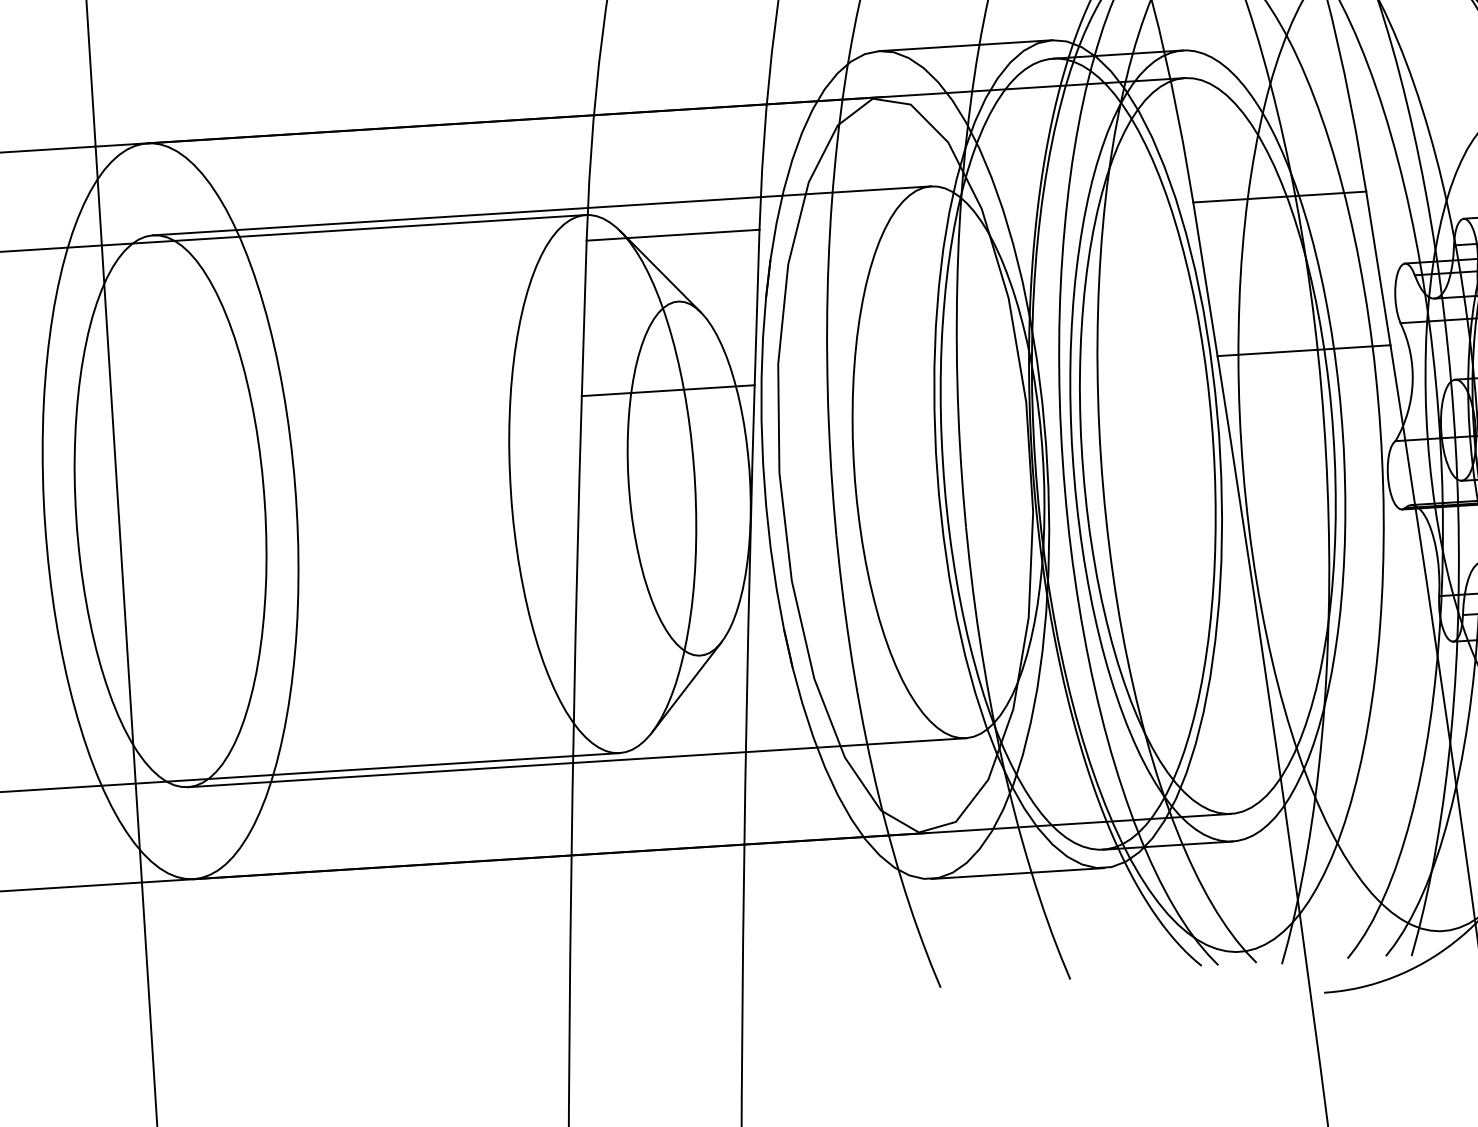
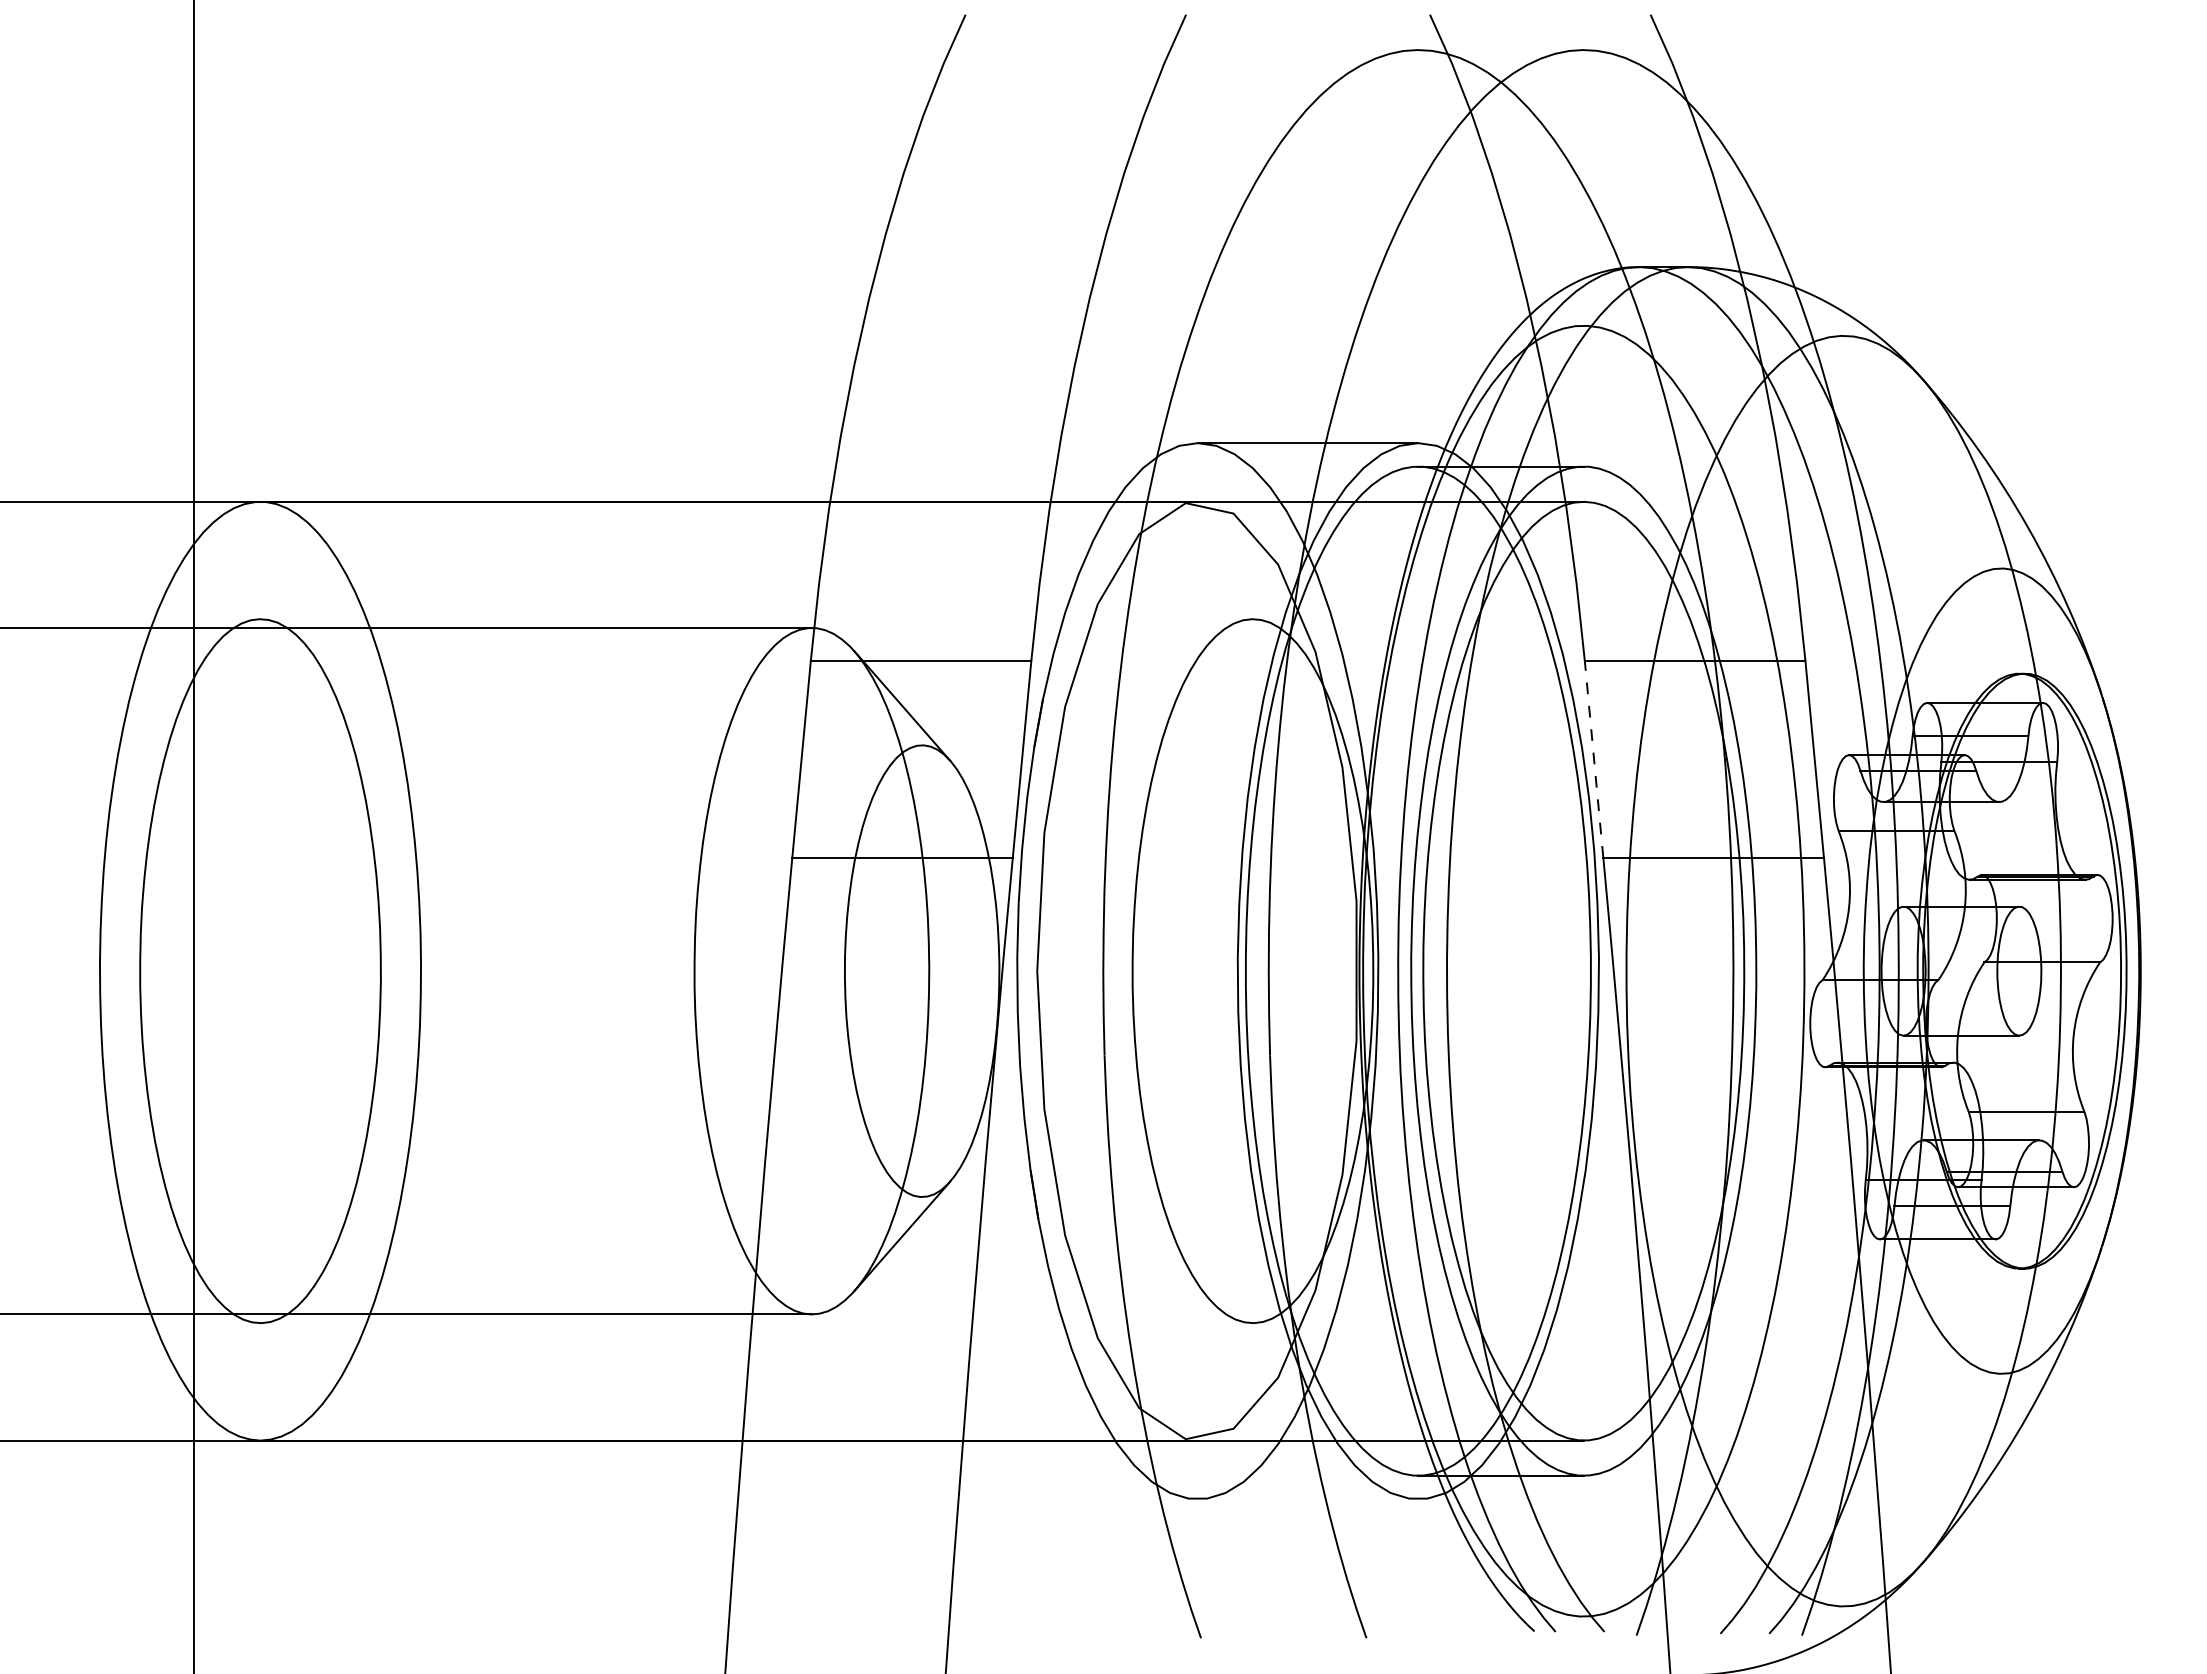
line: (542, 211) -> (756, 619), removed
line: (1205, 278) -> (1594, 758), solid -> dashed
line: (576, 762) -> (756, 1323), removed
line: (1017, 873) -> (1307, 1499), removed

